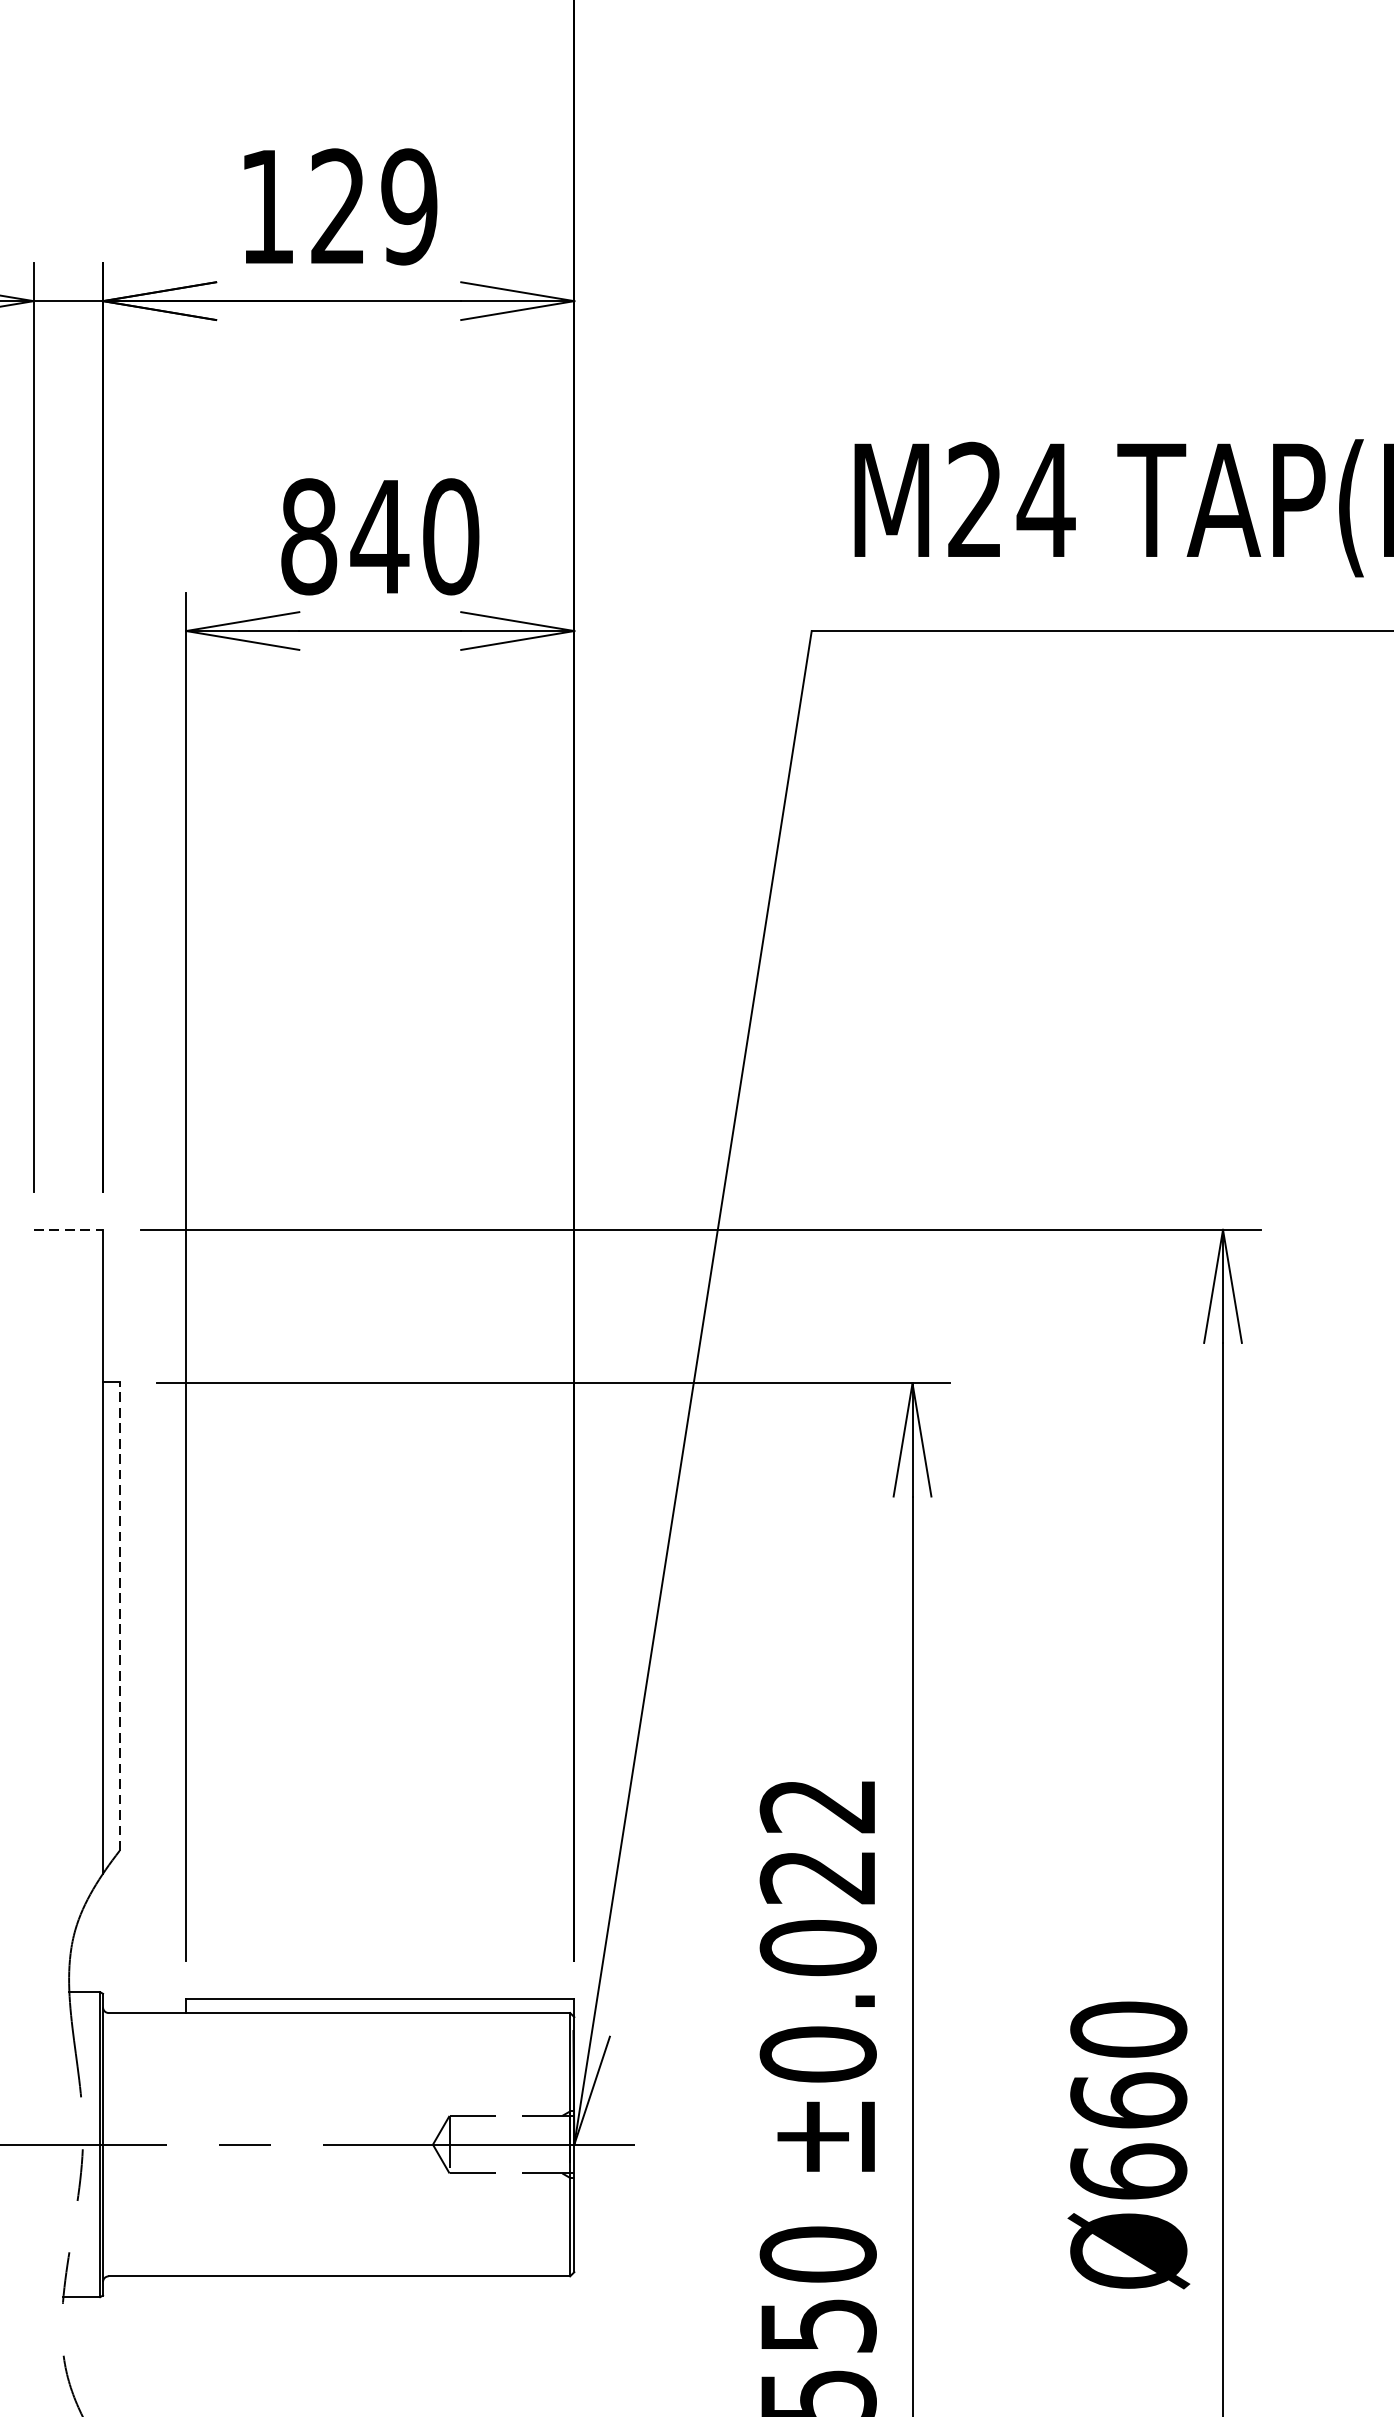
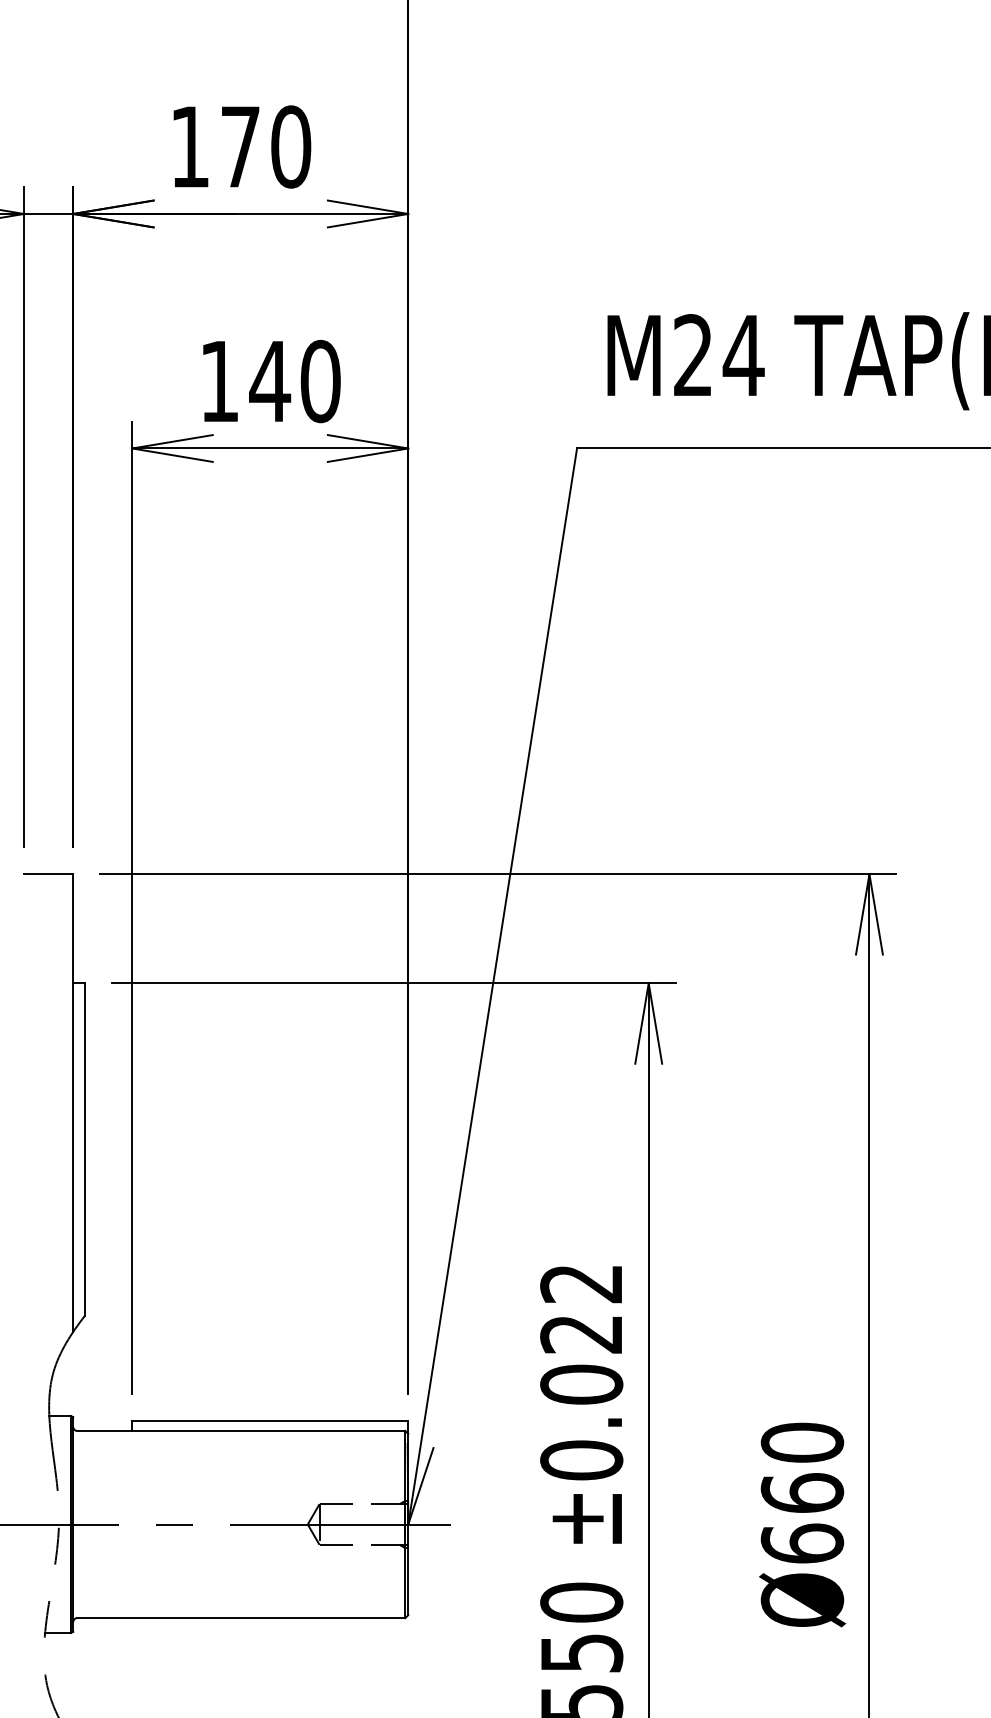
text: (374, 206) -> (266, 146), 129 -> 170
text: (308, 536) -> (219, 381), 840 -> 140
line: (68, 1230) -> (48, 874), dashed -> solid
line: (120, 1617) -> (85, 1149), dashed -> solid

